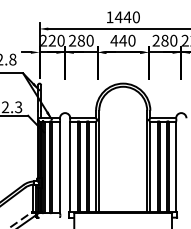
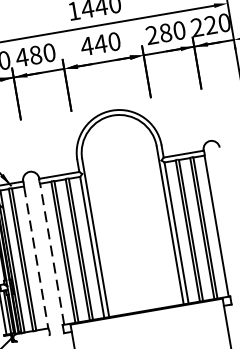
text: (72, 40) -> (21, 57), 280 -> 480
line: (70, 166) -> (52, 253), solid -> dashed
line: (59, 167) -> (35, 257), solid -> dashed

